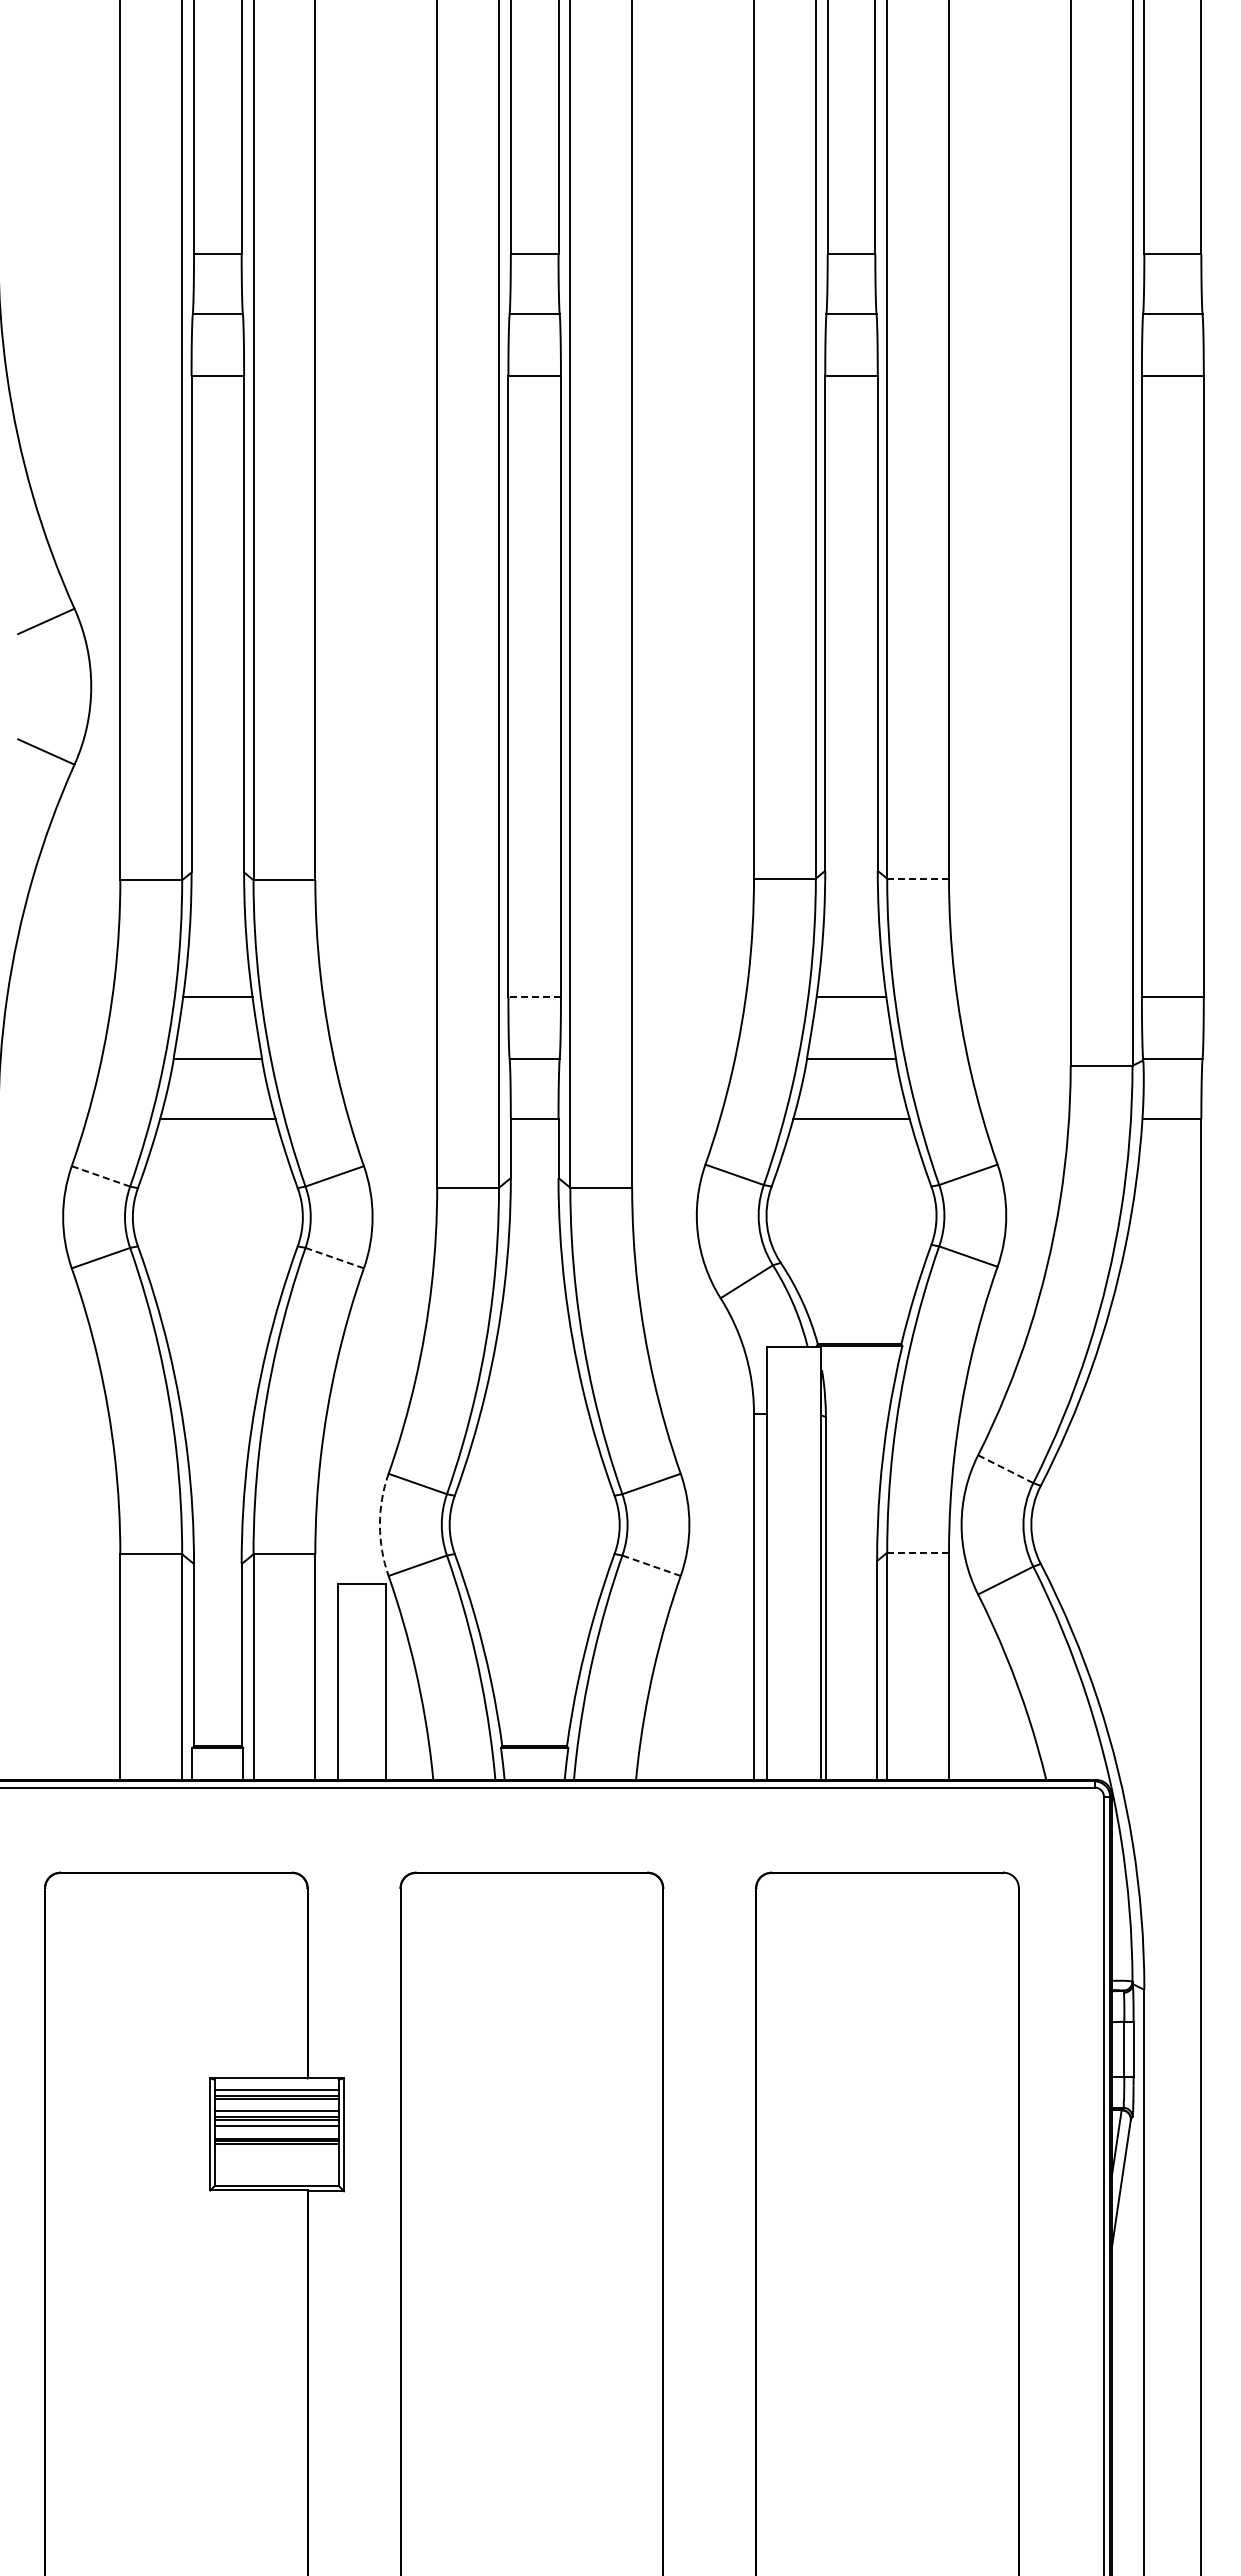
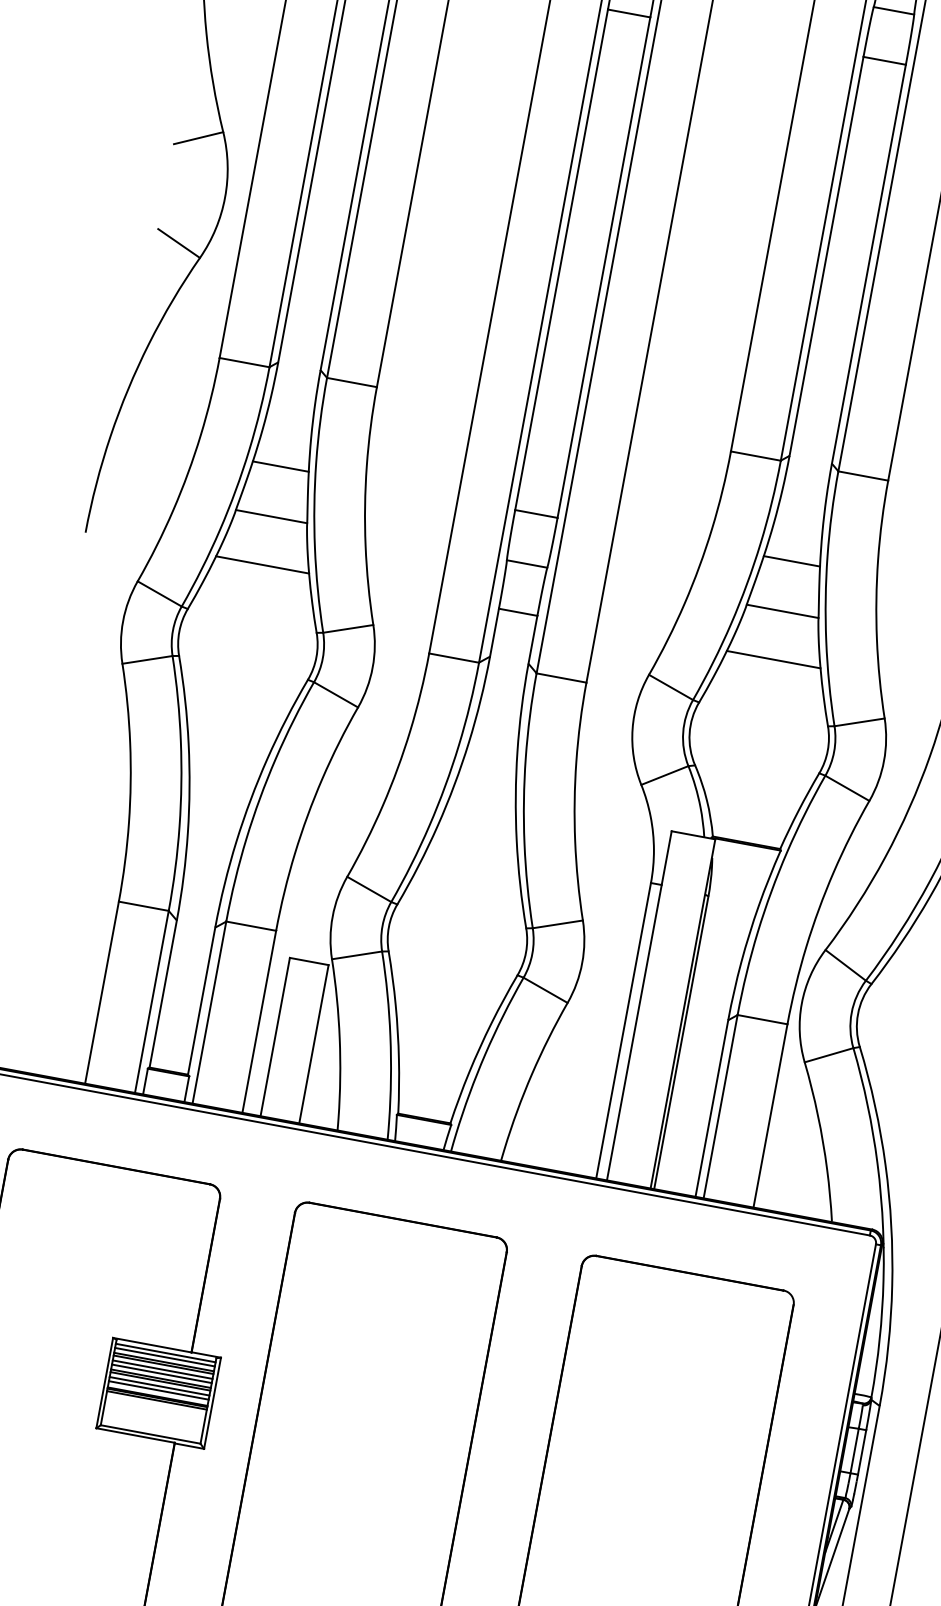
line: (918, 878) -> (863, 475), dashed -> solid
line: (534, 996) -> (536, 513), dashed -> solid
line: (100, 1176) -> (159, 593), dashed -> solid
line: (334, 1258) -> (335, 695), dashed -> solid
line: (1005, 1469) -> (845, 965), dashed -> solid
arc: (379, 1524) -> (332, 916), dashed -> solid
line: (918, 1552) -> (762, 1019), dashed -> solid
line: (651, 1565) -> (545, 990), dashed -> solid
line: (276, 2084) -> (165, 1352), added
line: (276, 2105) -> (162, 1369), added
line: (276, 2131) -> (158, 1390), added

